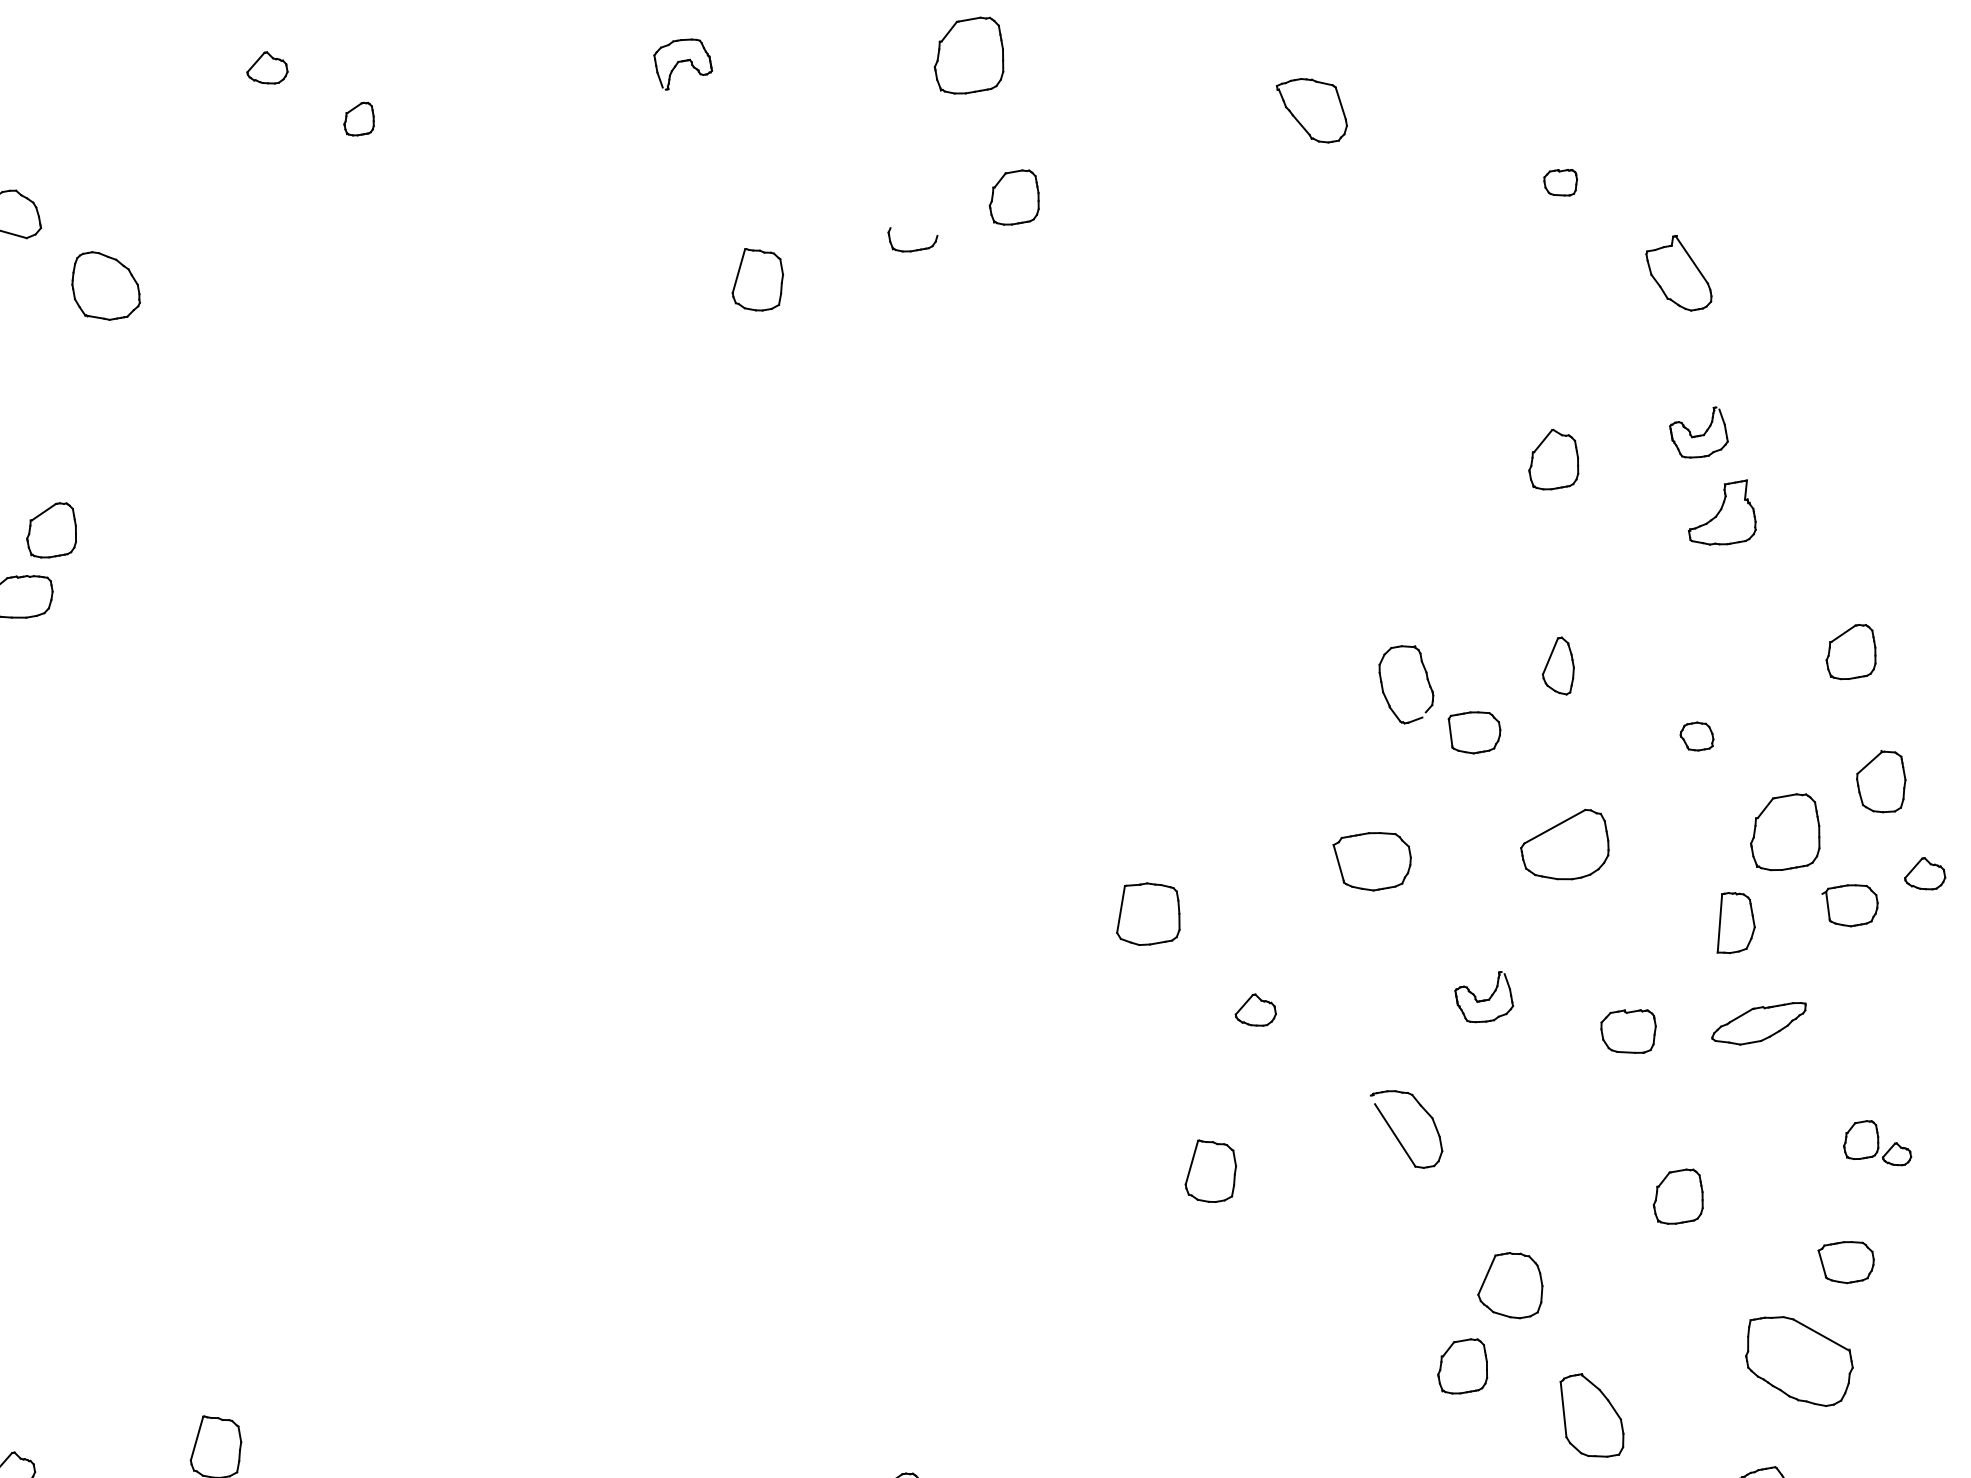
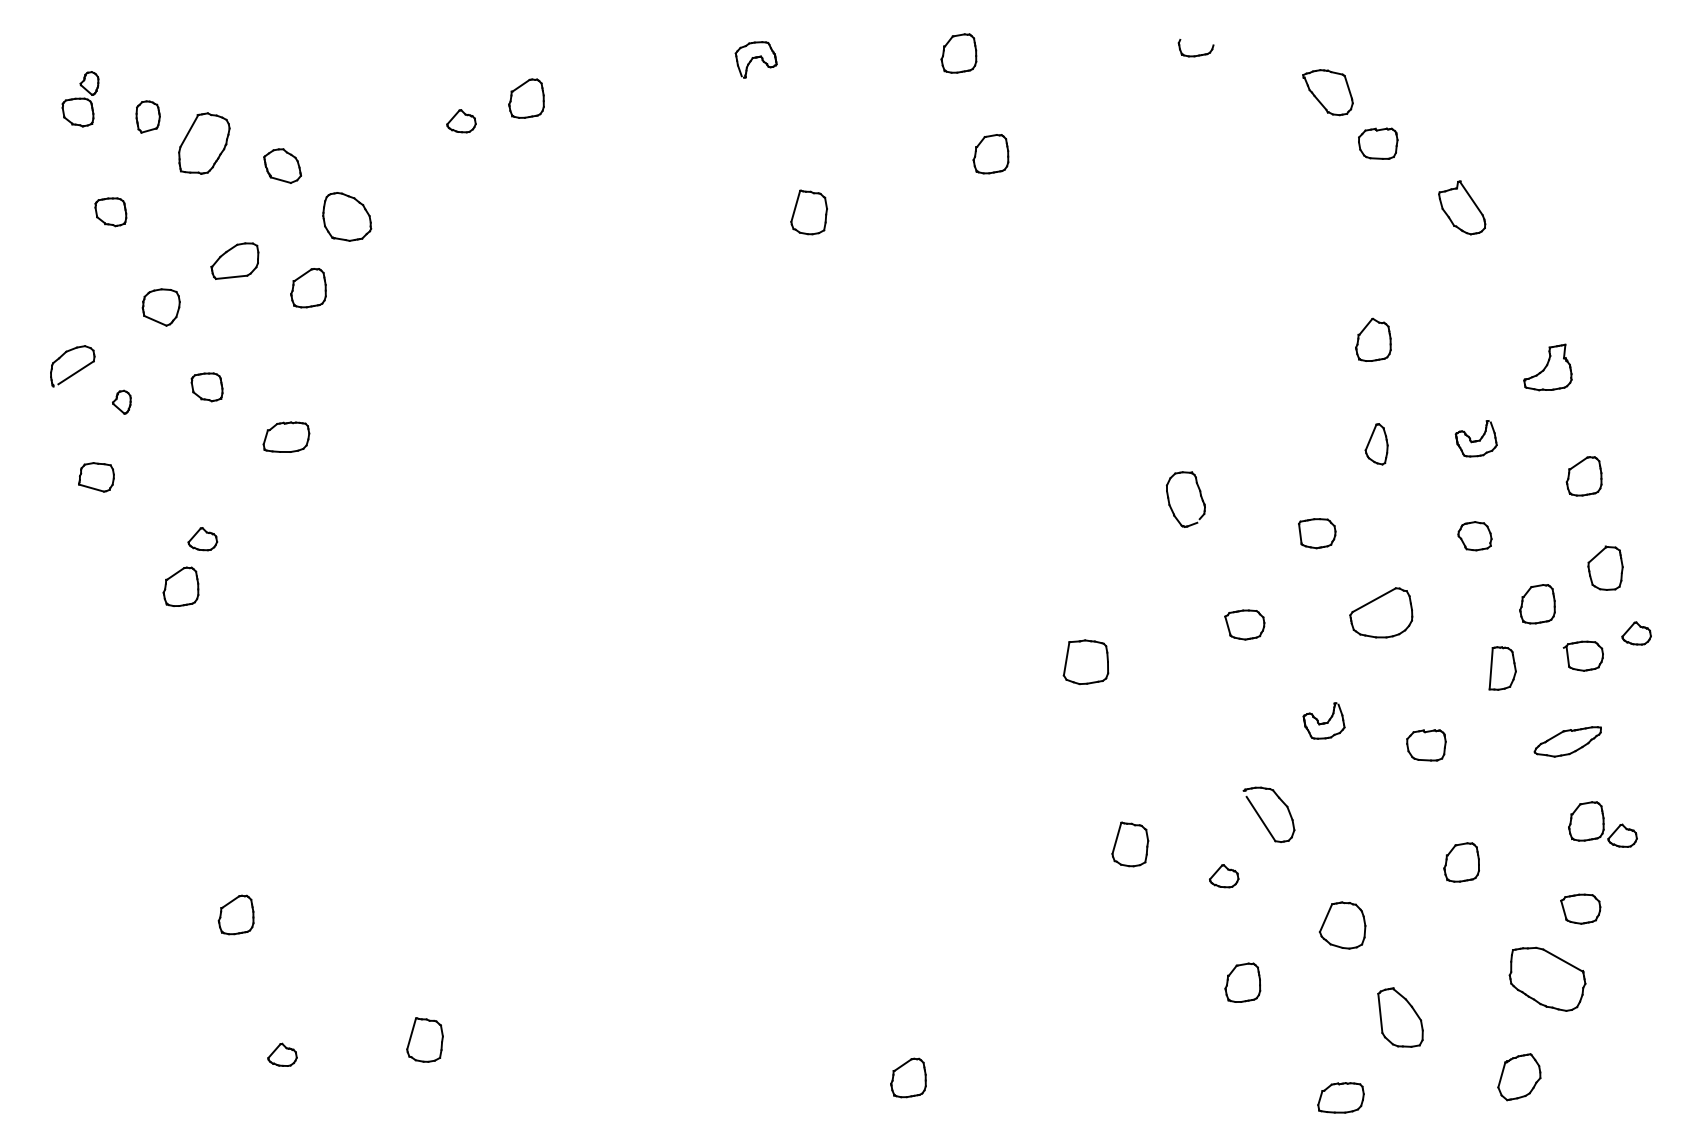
part: (968, 55) -> (958, 53), size x0.71
part: (267, 68) -> (461, 121), moved
part: (1311, 110) -> (1327, 92), moved
part: (359, 118) -> (526, 98), size x1.67
part: (1560, 182) -> (1378, 143), size x1.67
part: (914, 248) -> (1197, 54), moved
part: (1697, 432) -> (1475, 438), moved
part: (1721, 512) -> (1547, 367), moved
part: (51, 530) -> (308, 288), moved
part: (1558, 666) -> (1376, 444), moved
part: (1425, 677) -> (1199, 494), moved
part: (1696, 736) -> (1474, 536), size x1.43
part: (1785, 832) -> (1537, 604), size x0.71
part: (1371, 860) -> (1244, 624), size x0.71
part: (1256, 1010) -> (1224, 876), moved
part: (1758, 1023) -> (1567, 741), moved
part: (1876, 1143) -> (1602, 824), size x1.43
part: (1462, 1365) -> (1242, 982), moved

